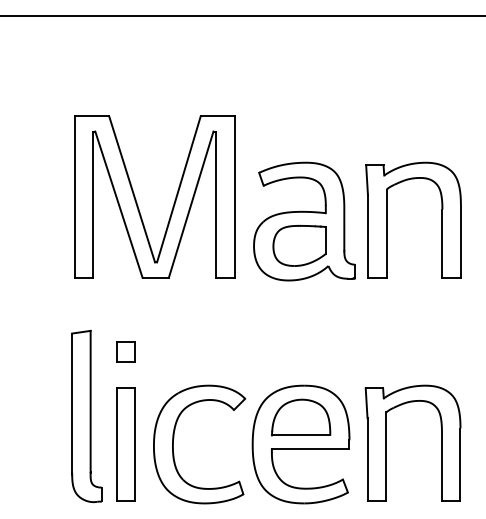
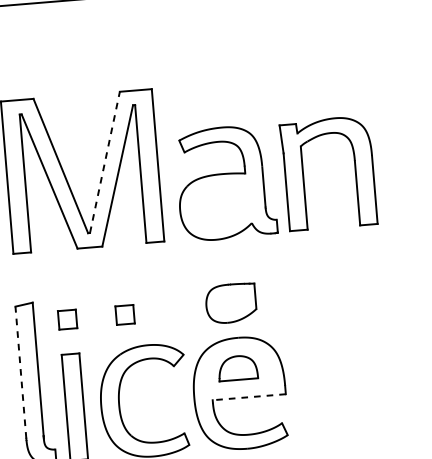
line: (179, 188) -> (105, 161), solid -> dashed
part: (299, 245) -> (230, 303), moved
part: (186, 351) -> (124, 314), added
line: (72, 403) -> (21, 372), solid -> dashed
part: (301, 417) -> (238, 367), size x0.7
part: (386, 442) -> (320, 384), removed
line: (310, 449) -> (249, 397), solid -> dashed

